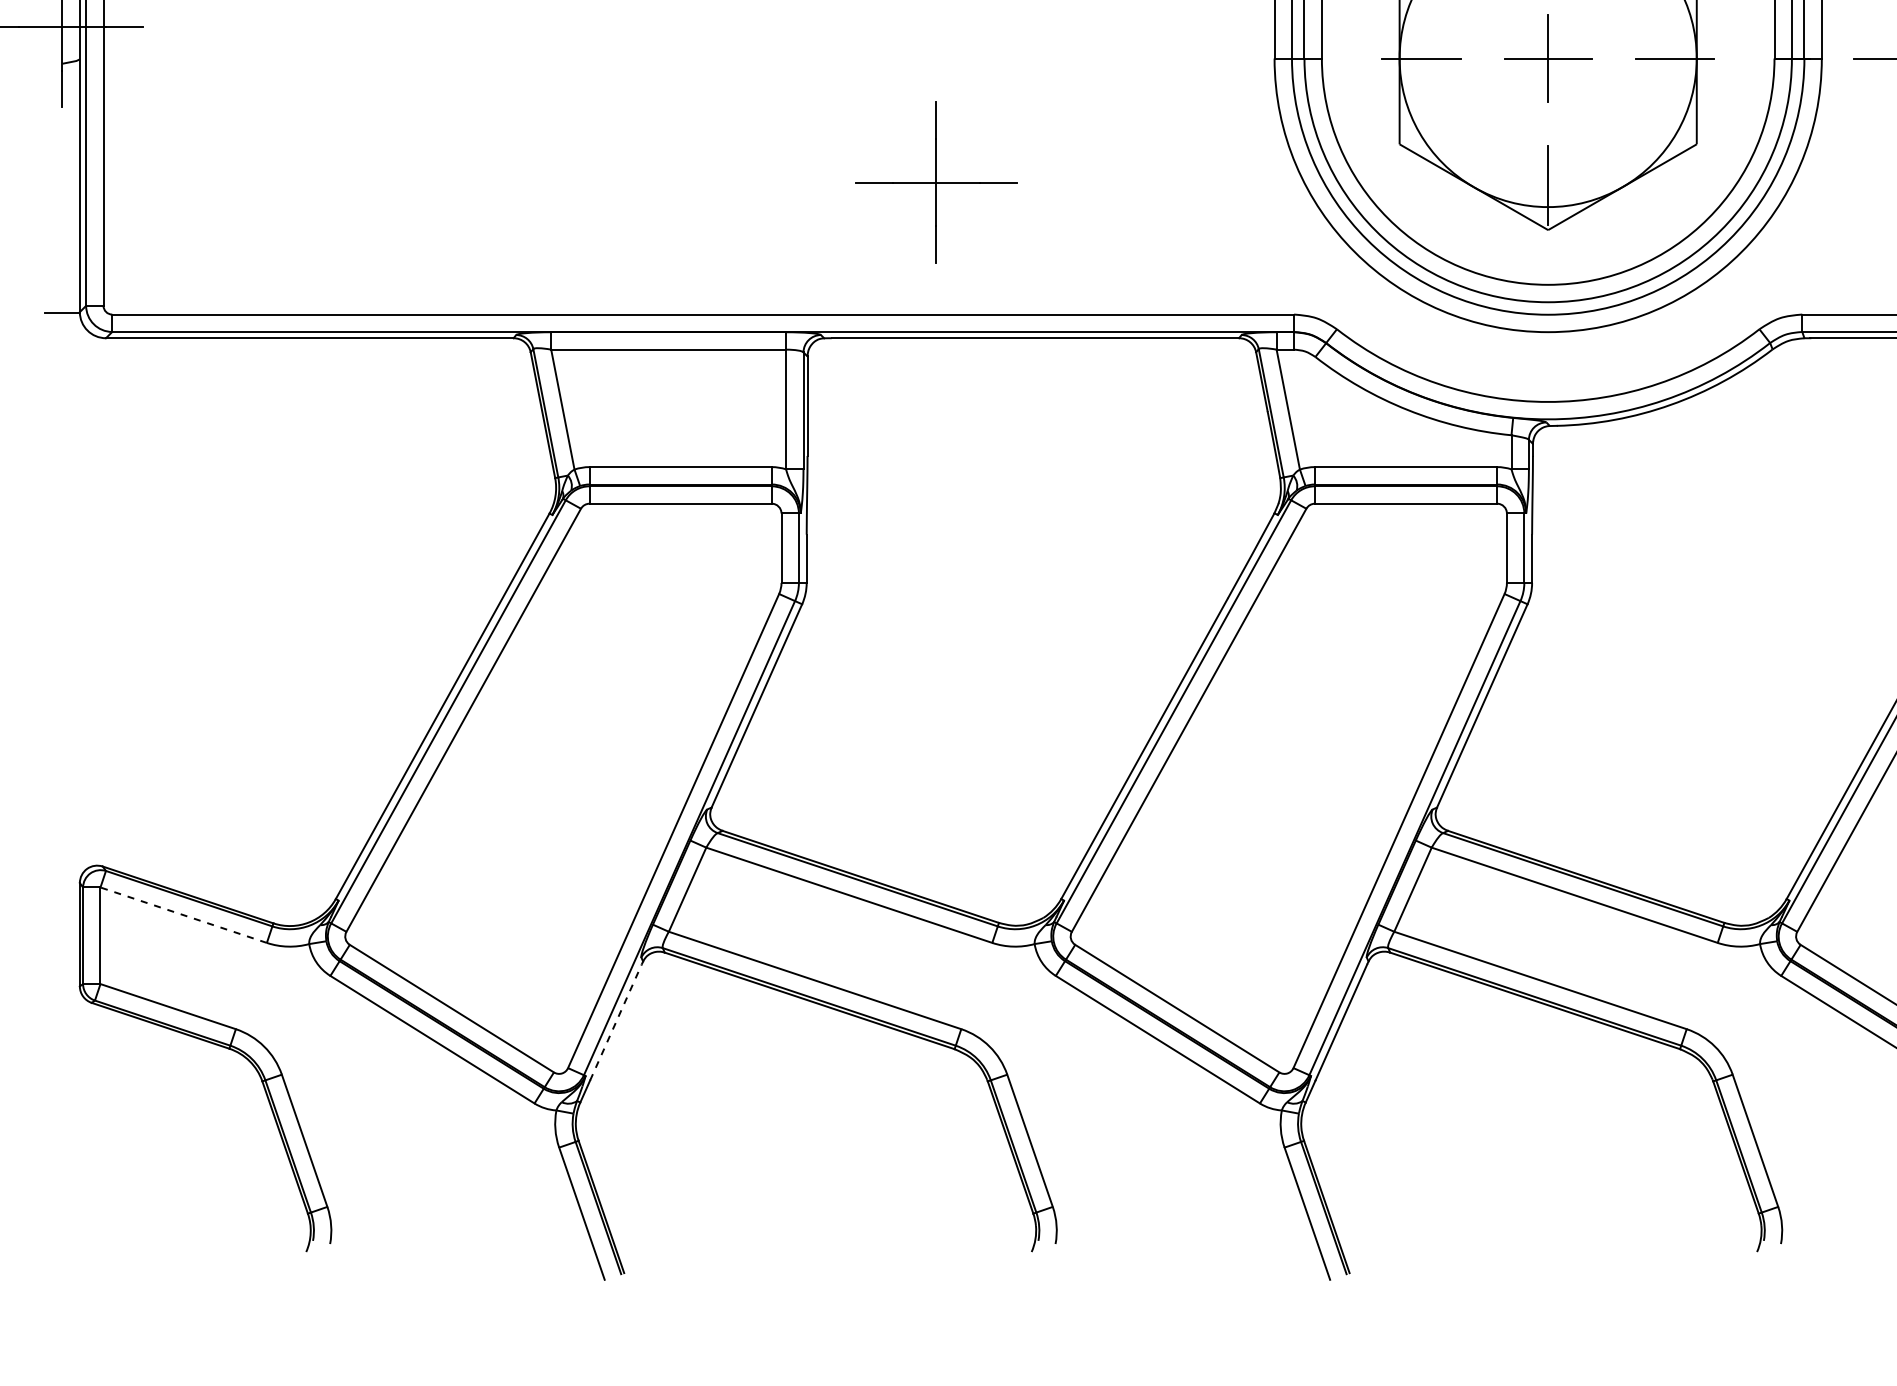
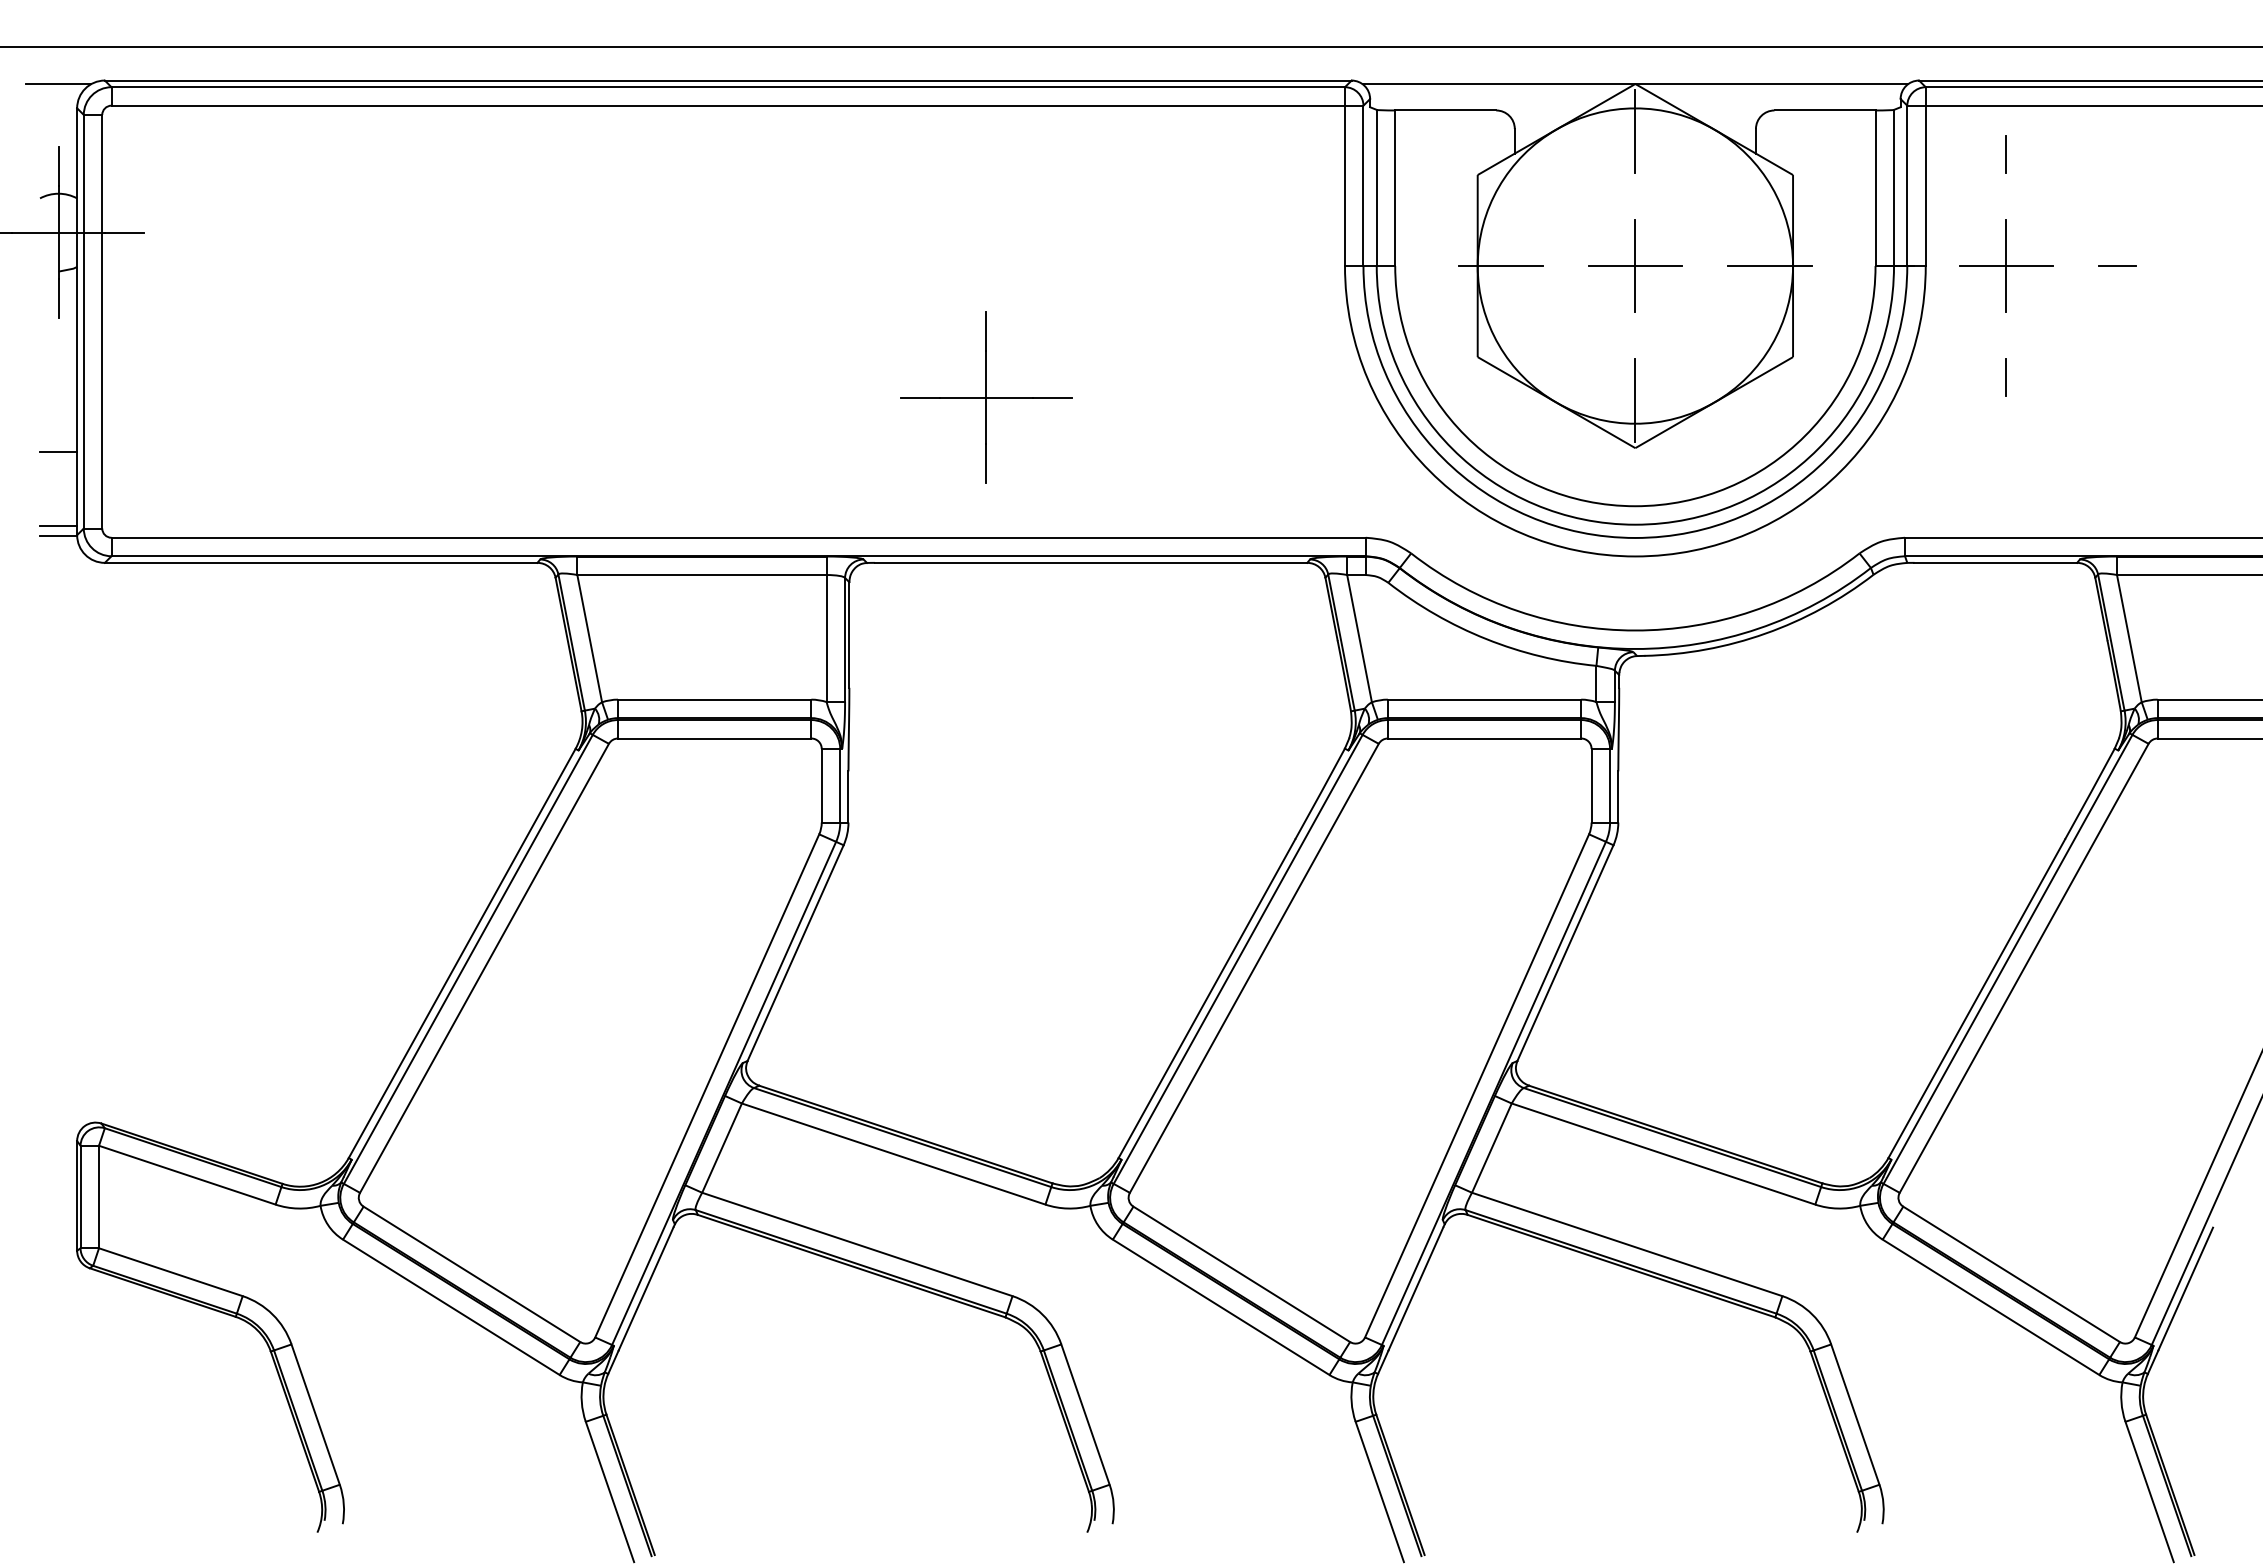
line: (62, 233) -> (58, 451), added
line: (62, 303) -> (58, 525), added
line: (182, 915) -> (186, 1175), dashed -> solid
line: (616, 1021) -> (646, 1288), dashed -> solid

